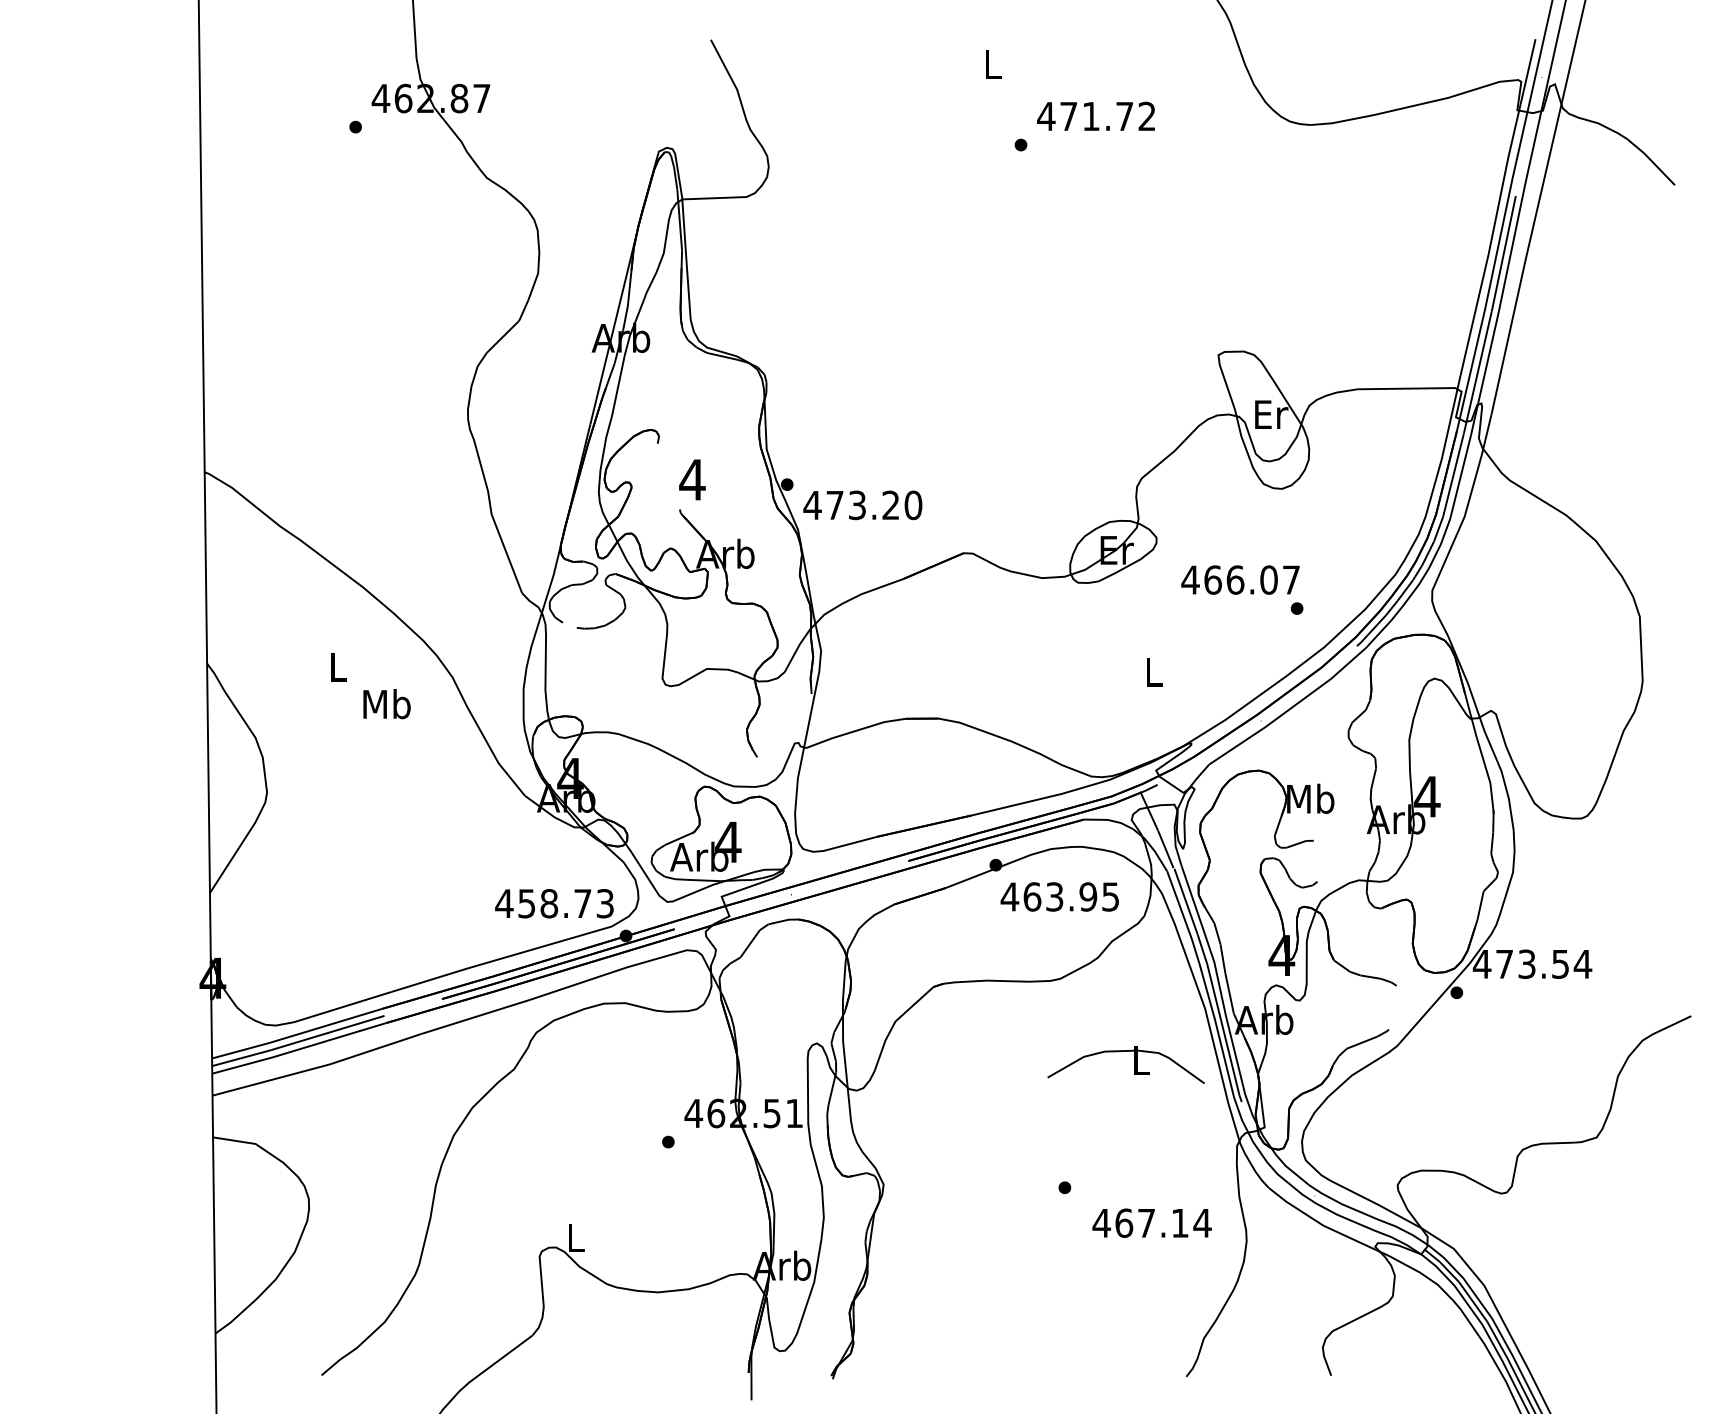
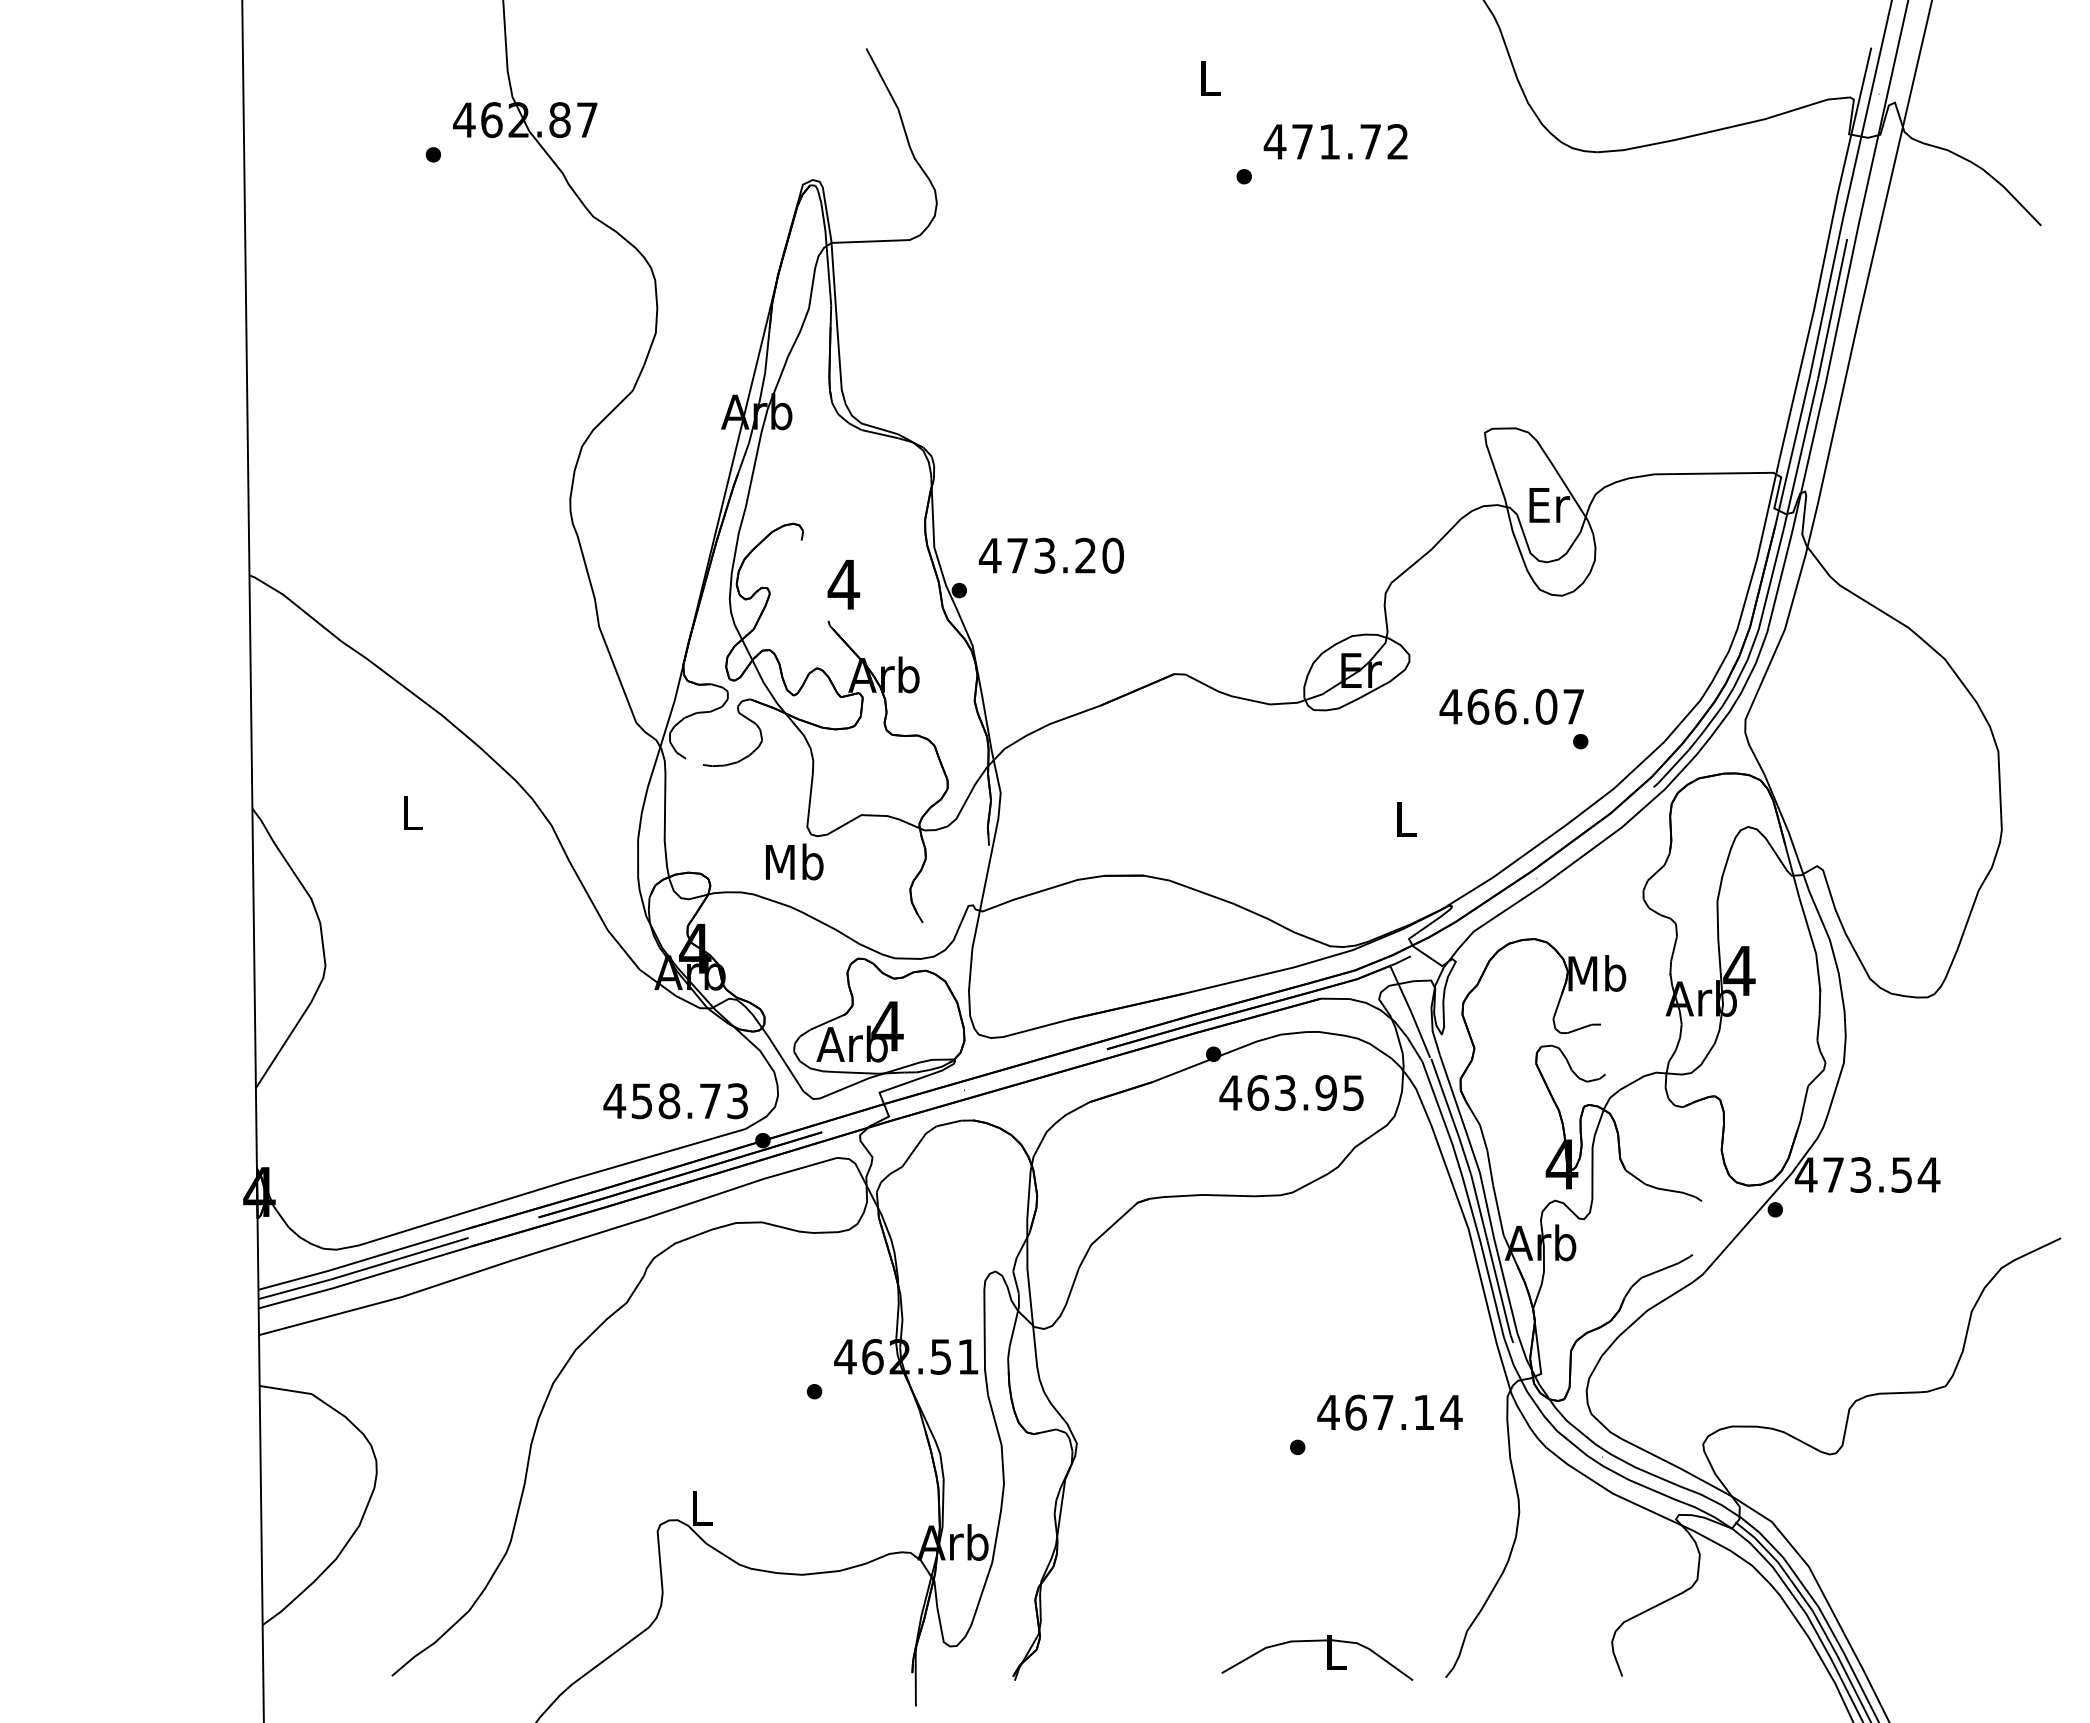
text: (862, 505) -> (1050, 555), moved
text: (386, 703) -> (794, 861), moved
part: (1134, 1064) -> (1327, 1657), moved
text: (1151, 1223) -> (1389, 1412), moved

